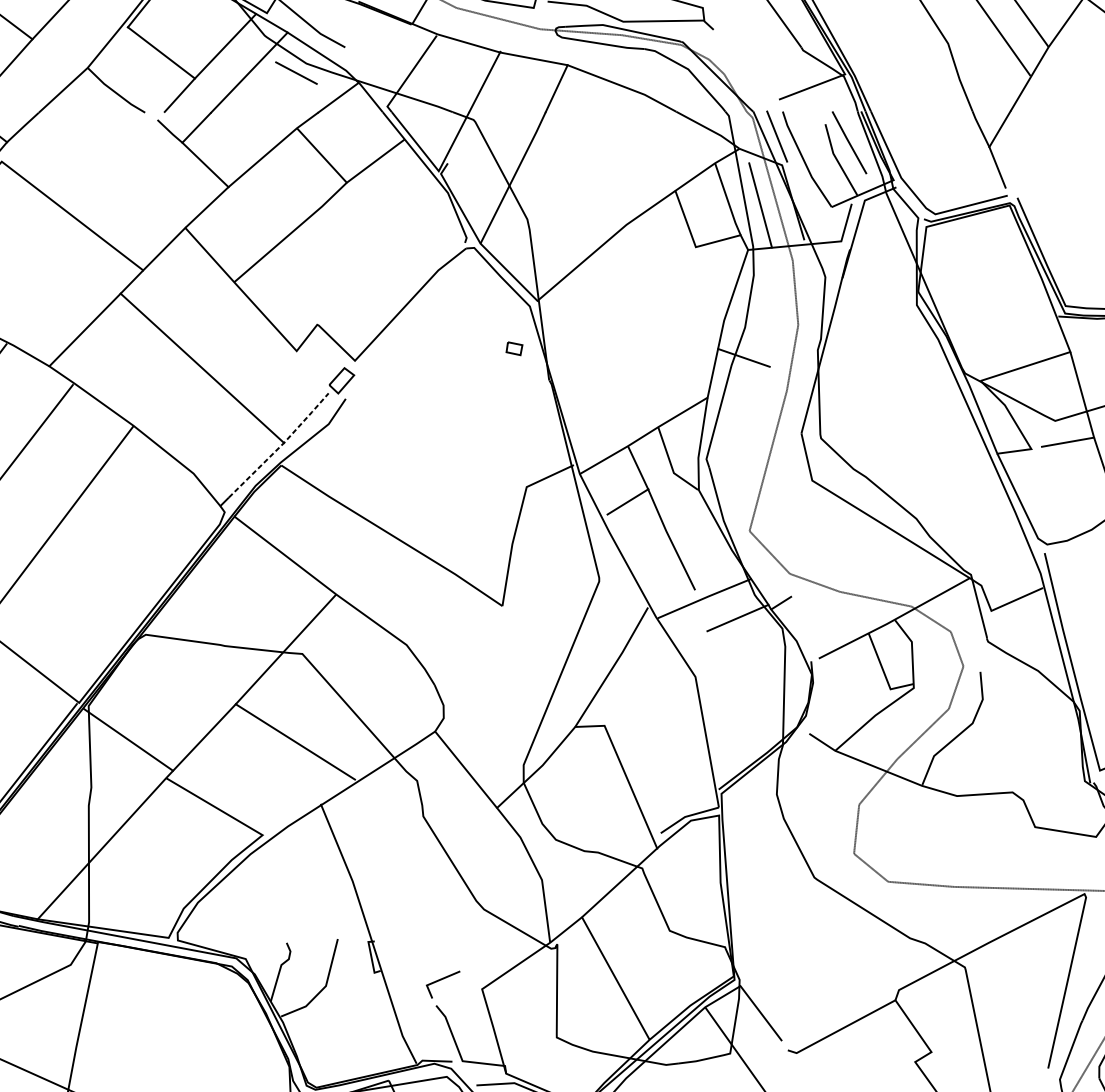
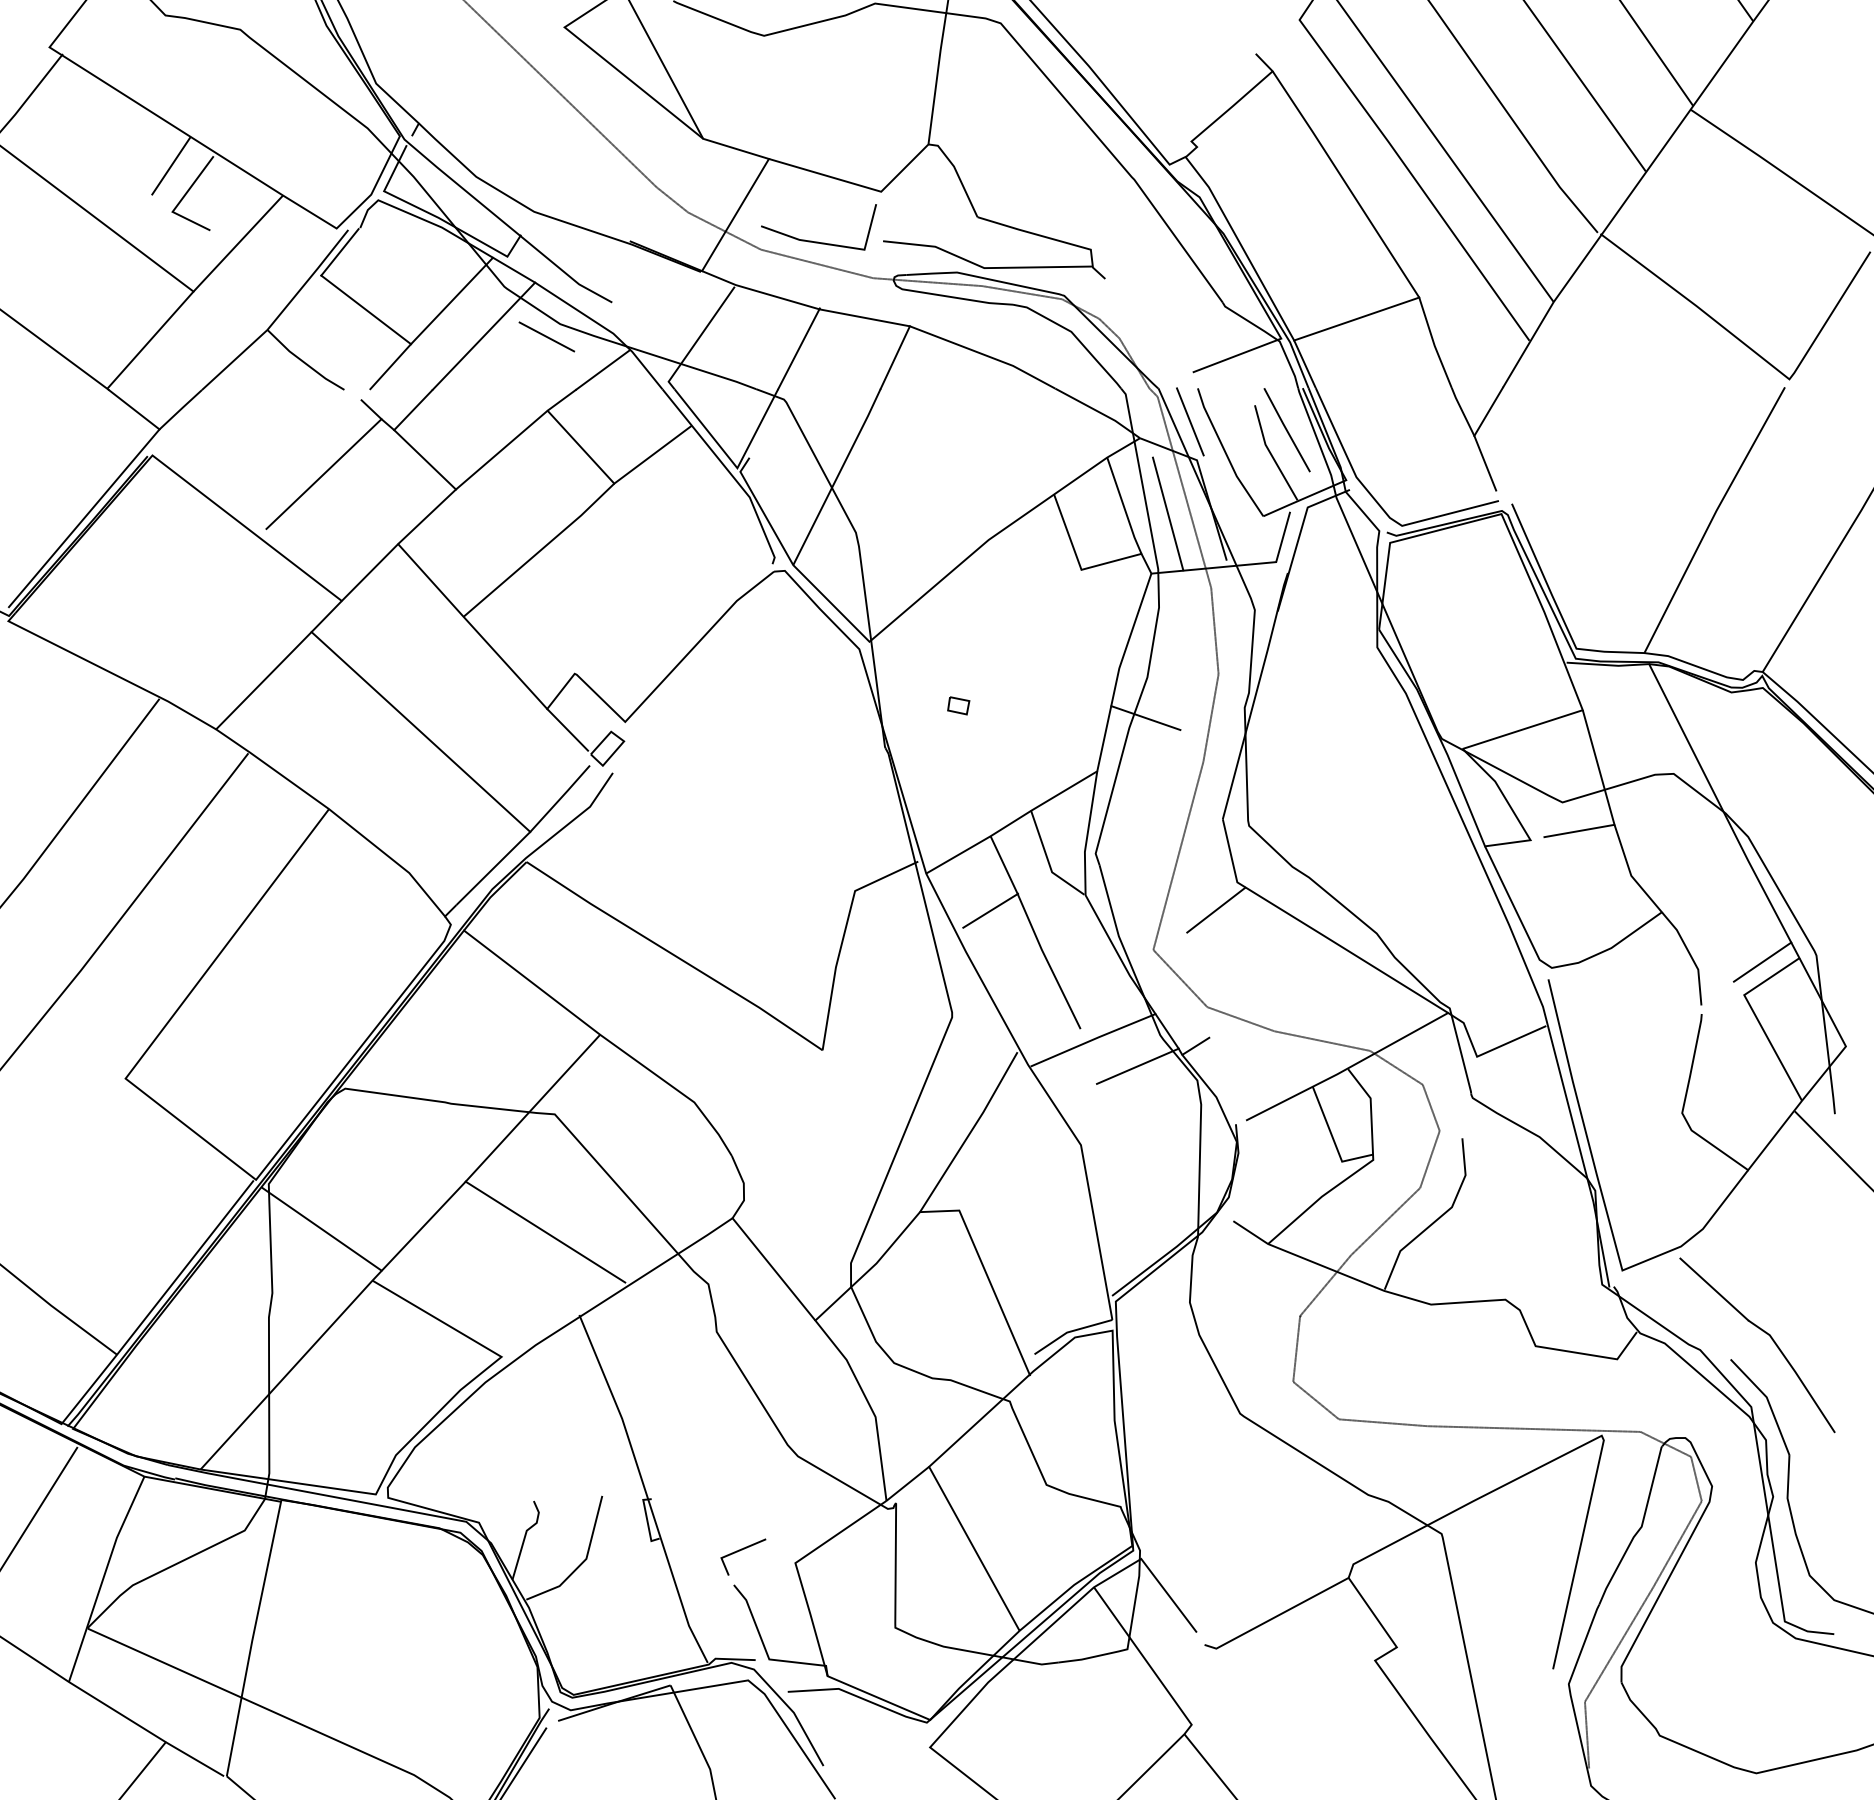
line: (901, 59) -> (1356, 318), added
line: (129, 175) -> (323, 473), added
part: (514, 348) -> (958, 705), moved
line: (311, 366) -> (567, 729), added
line: (281, 446) -> (526, 836), dashed -> solid
line: (796, 500) -> (1216, 909), added

